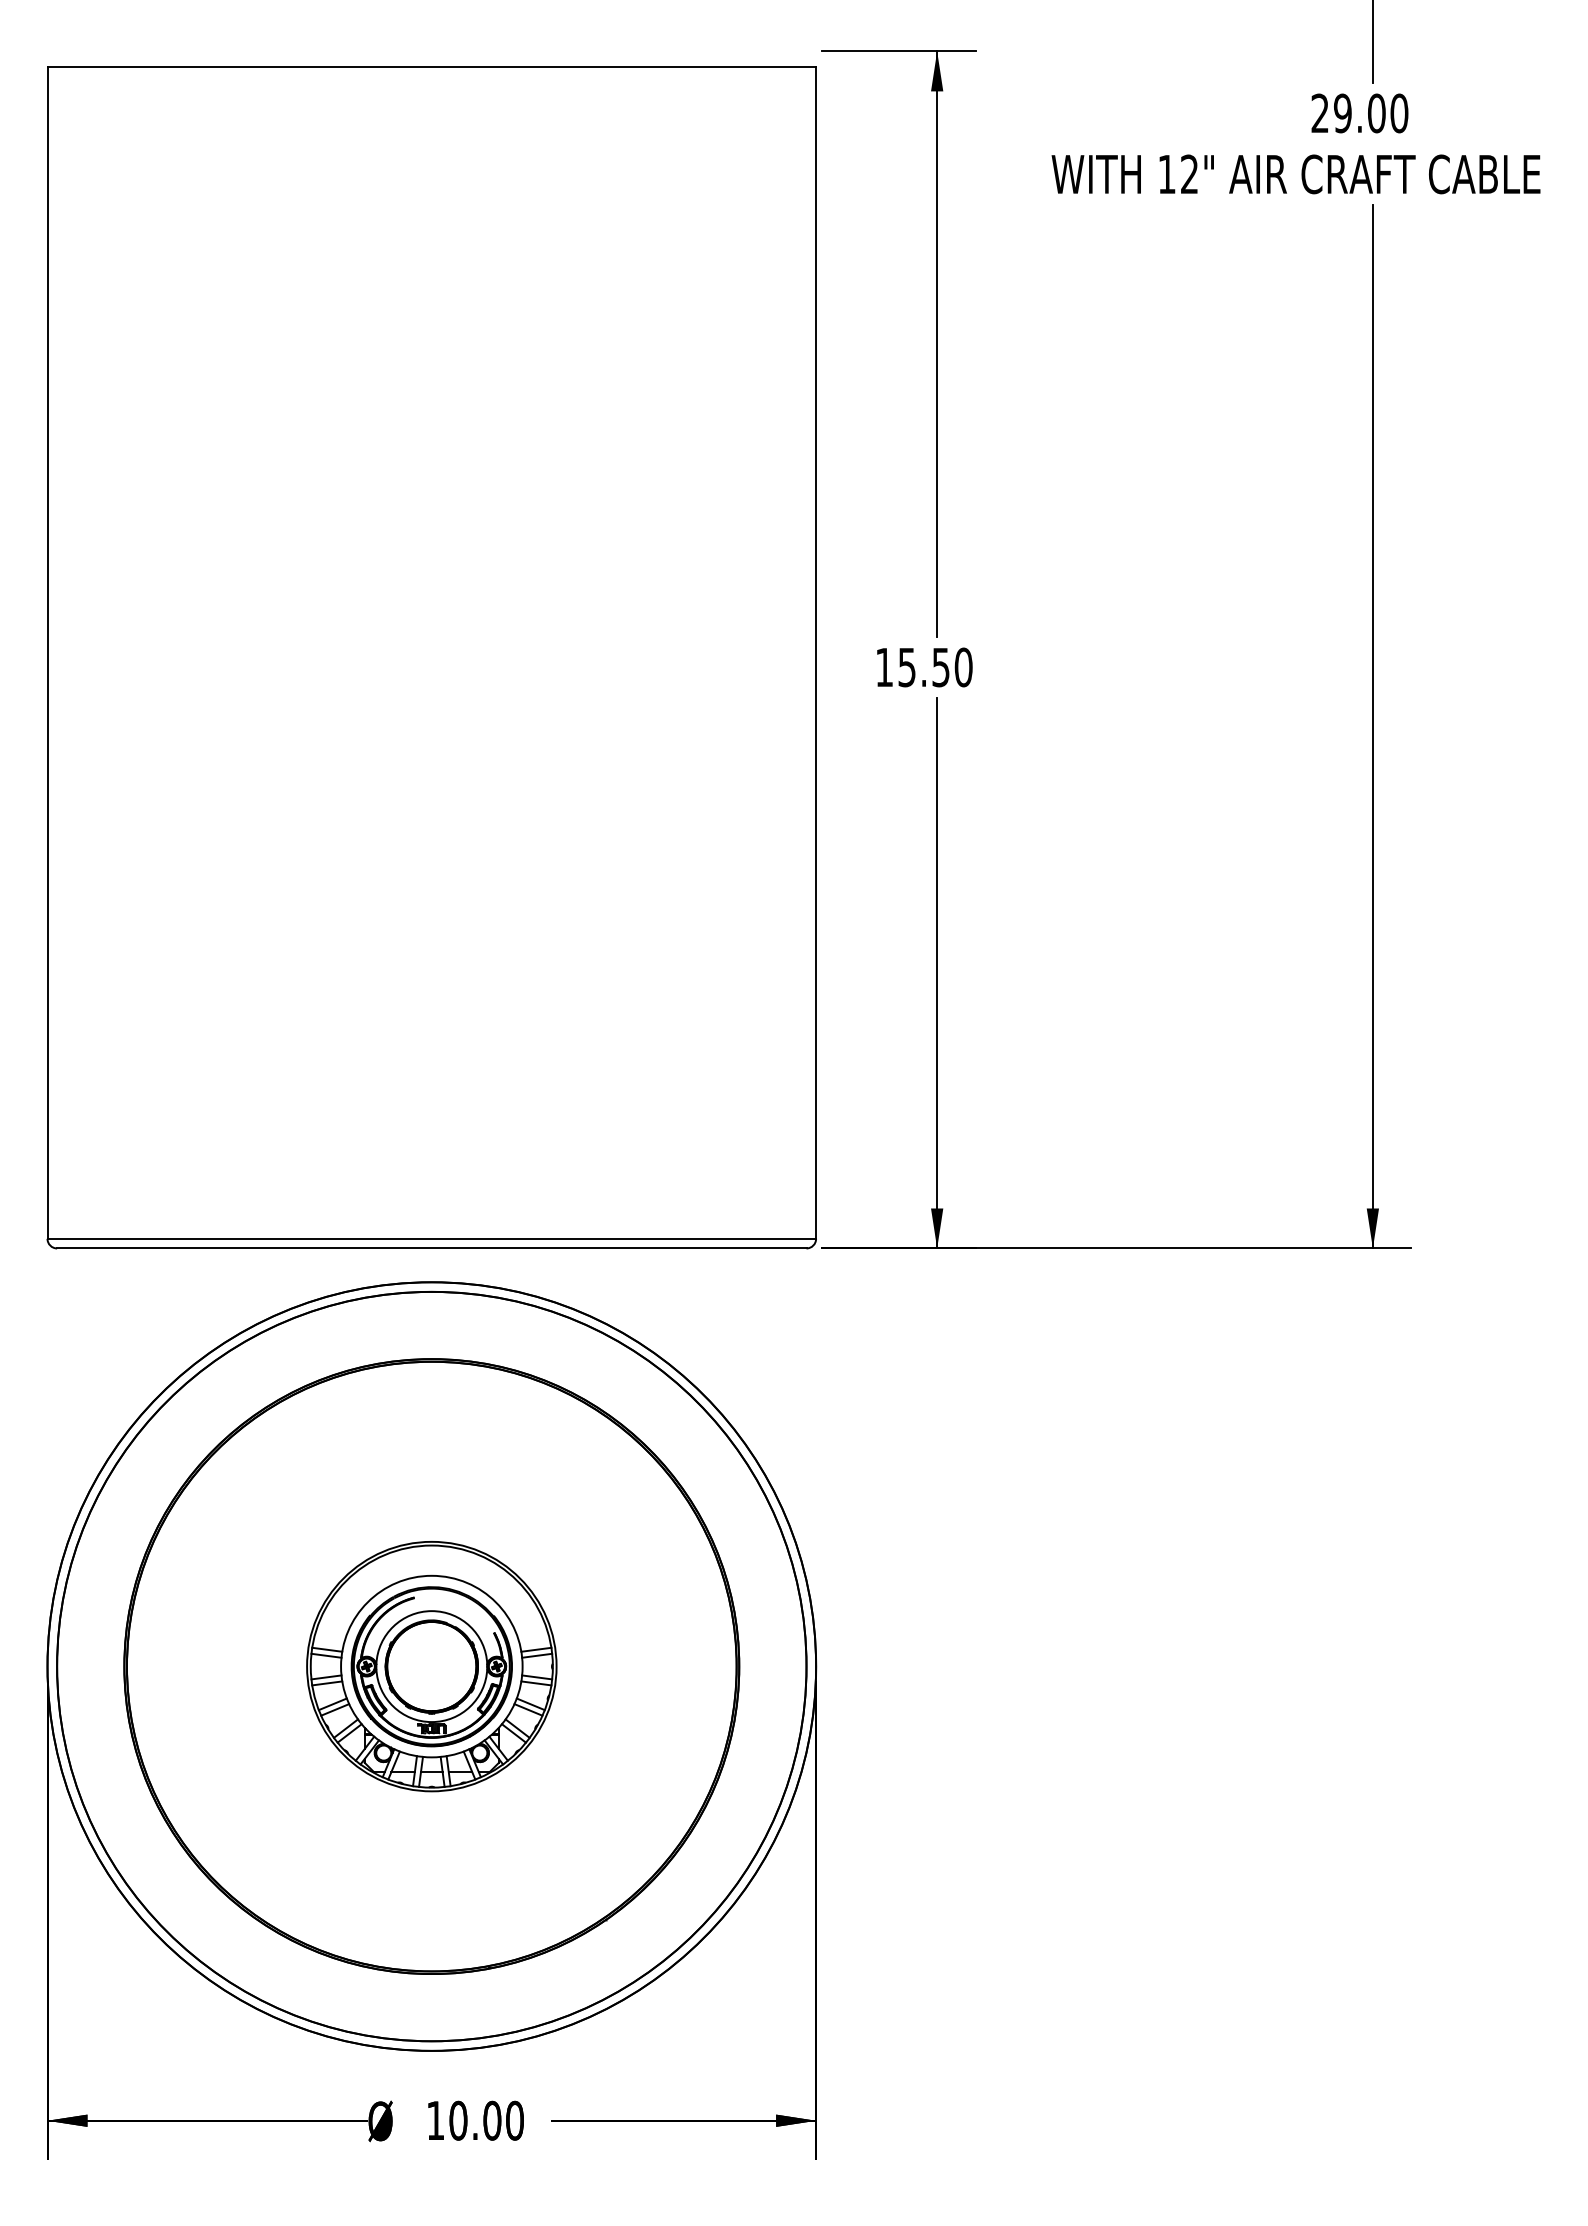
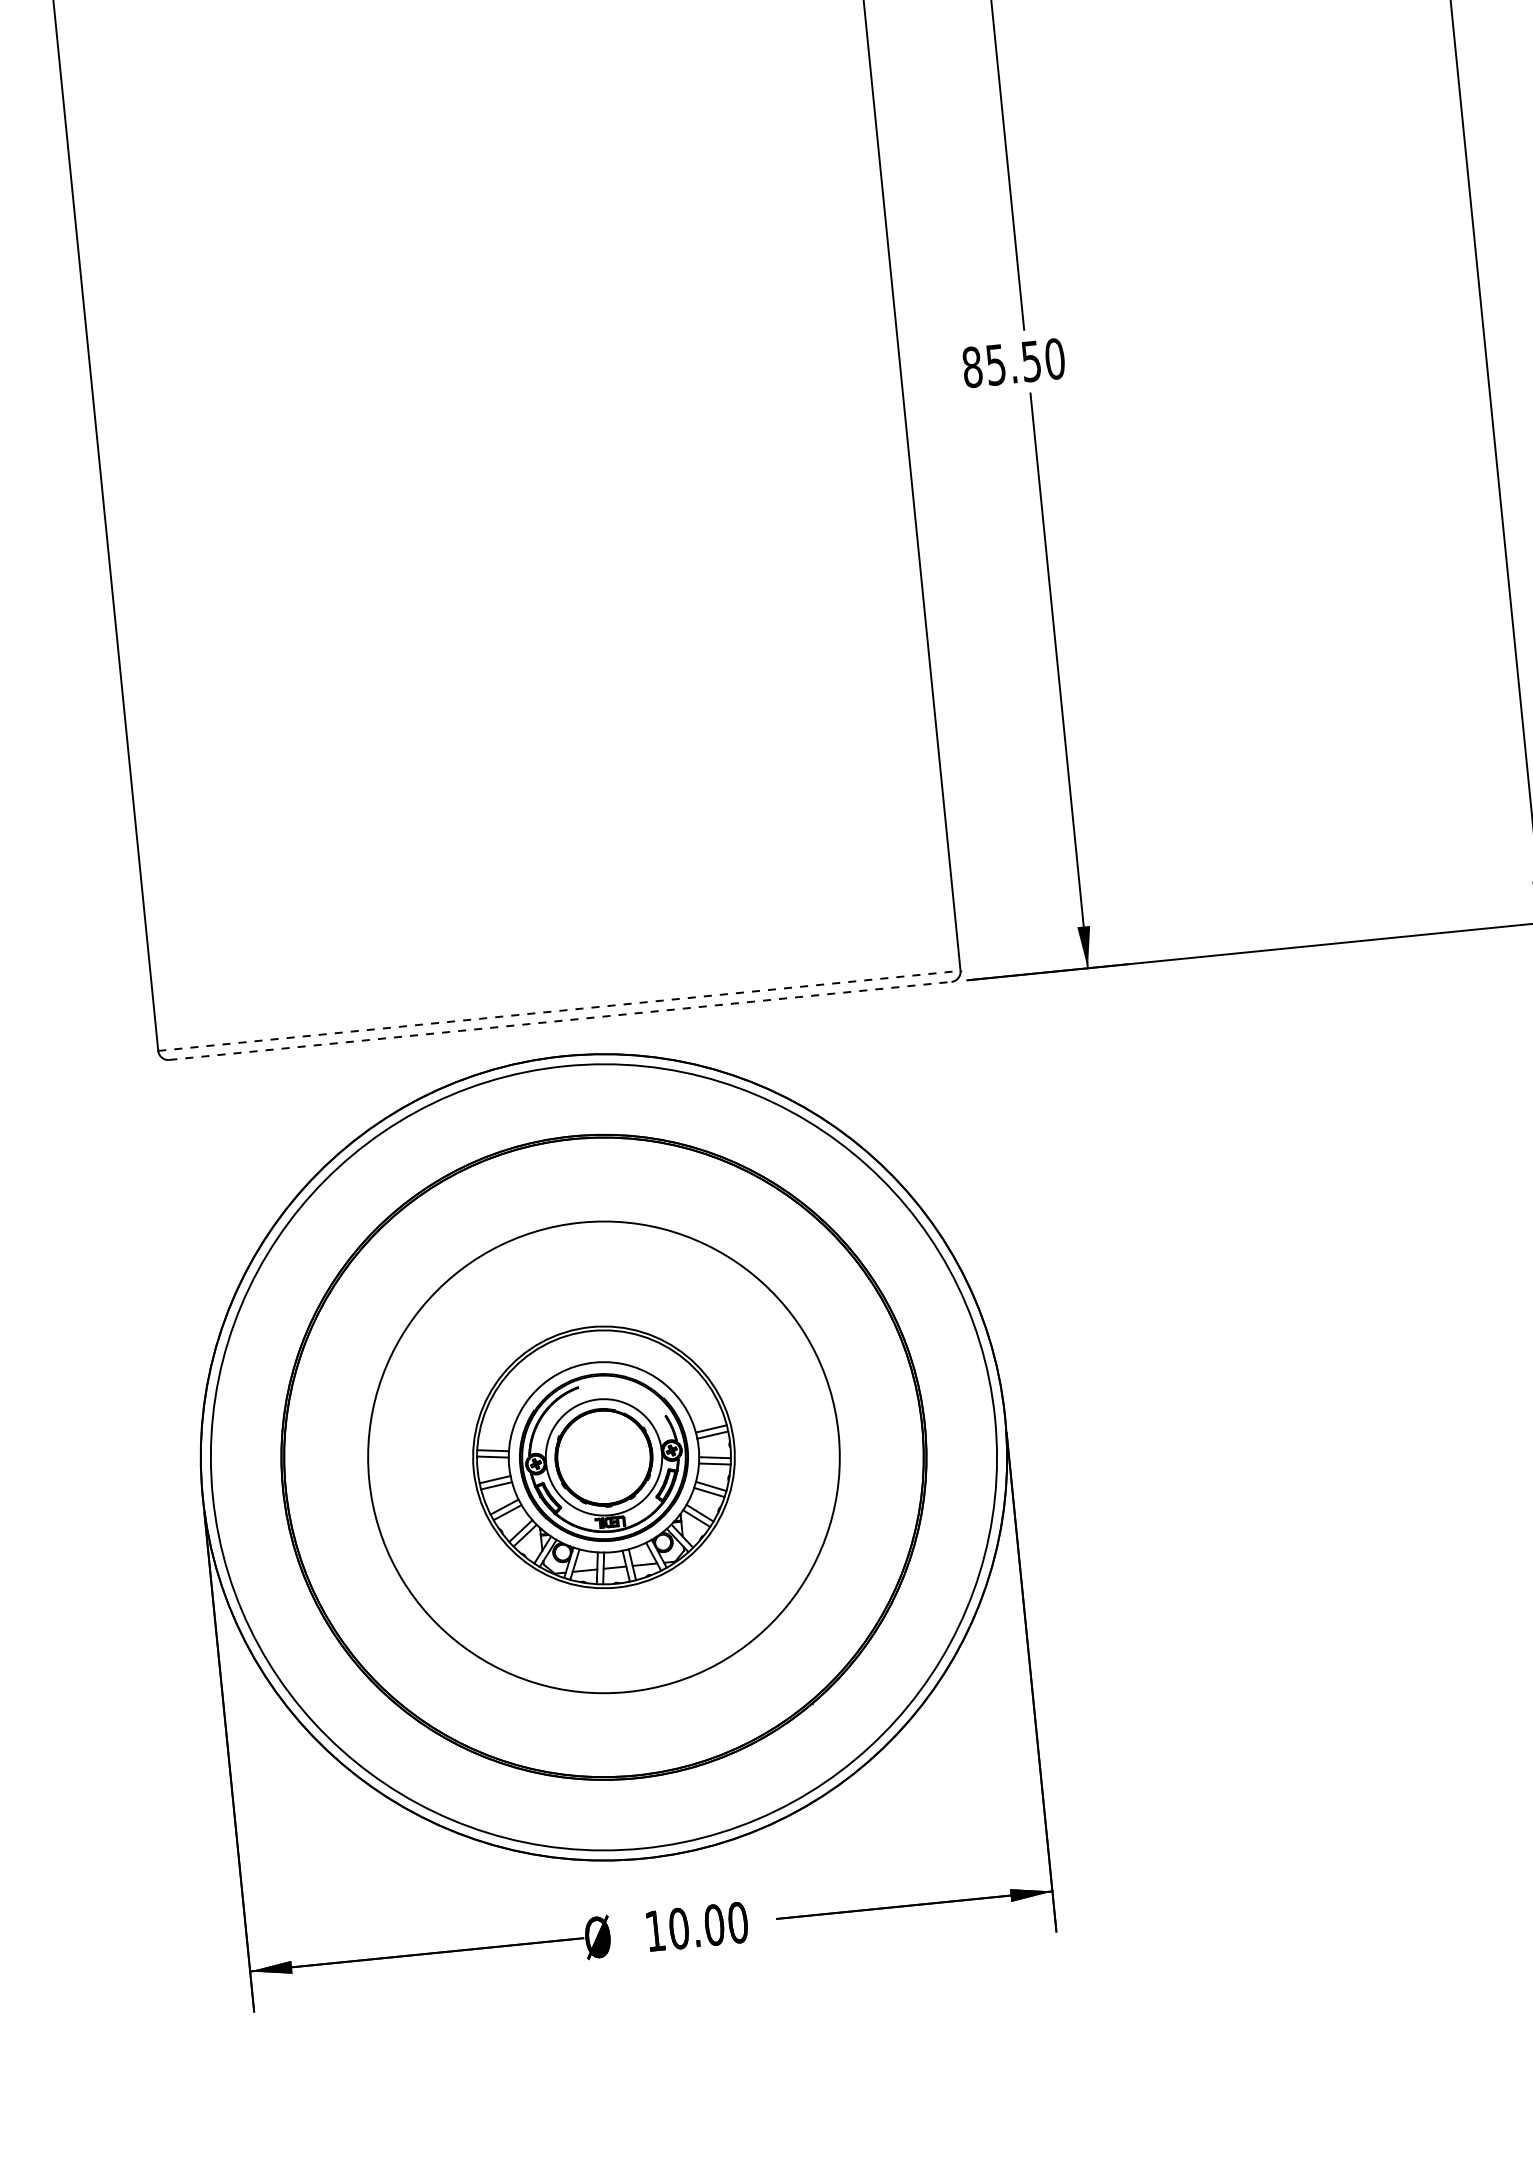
text: (884, 667) -> (972, 367), 15.50 -> 85.50
line: (432, 1238) -> (560, 1010), solid -> dashed
line: (431, 1248) -> (560, 1020), solid -> dashed
circle: (431, 1666) -> (603, 1457), size x0.6

